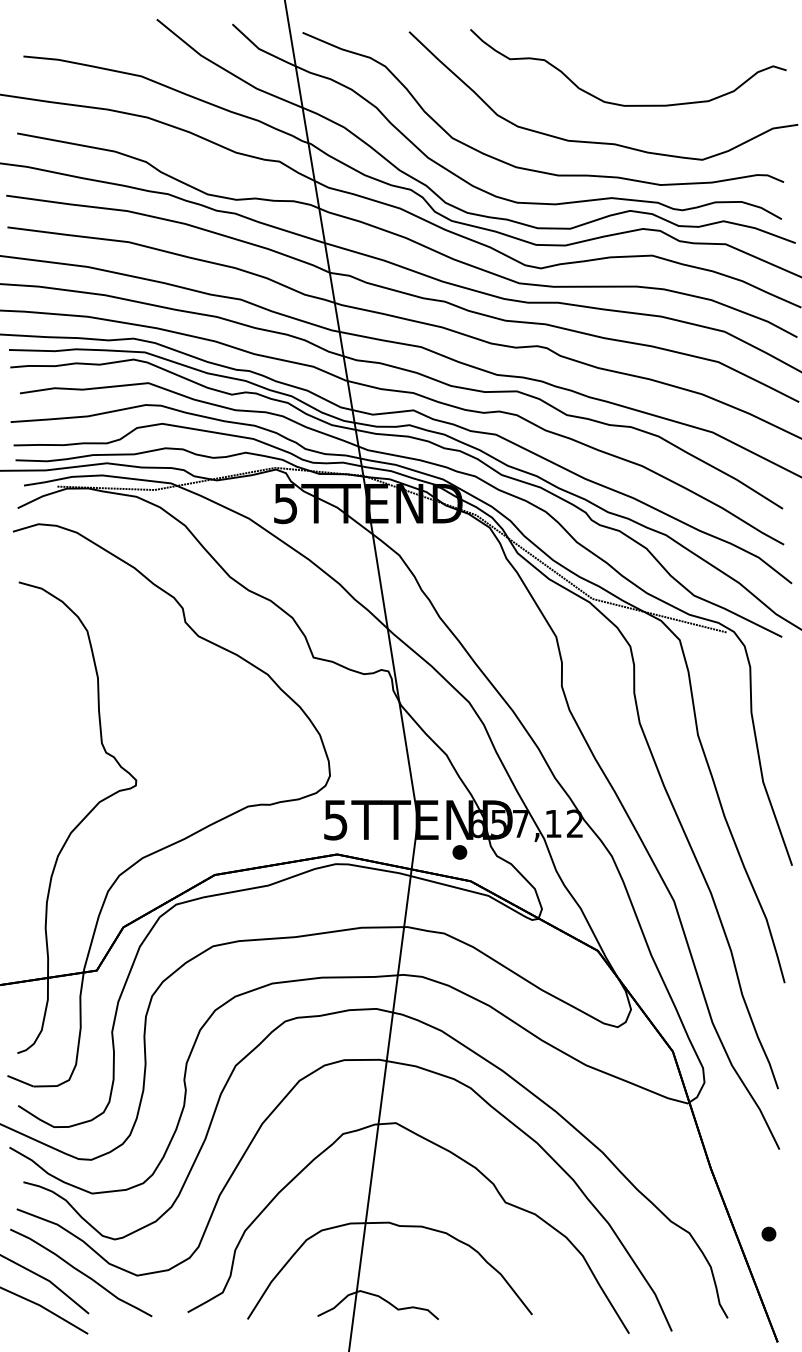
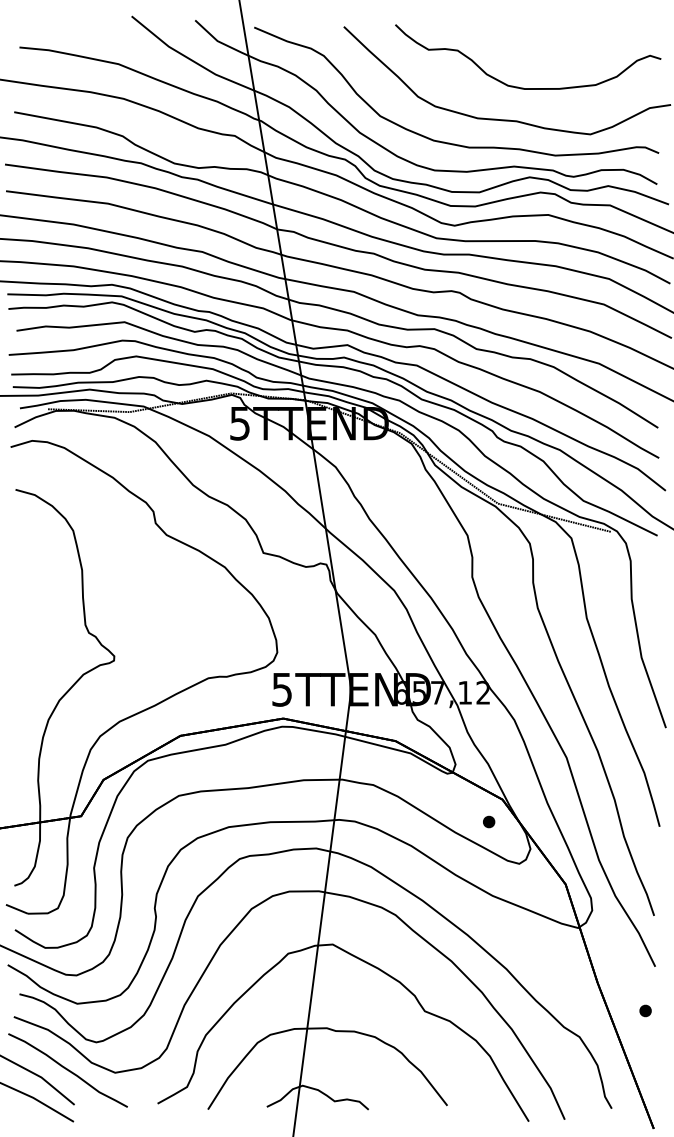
part: (459, 852) -> (488, 822), moved
part: (768, 1233) -> (645, 1010), moved

